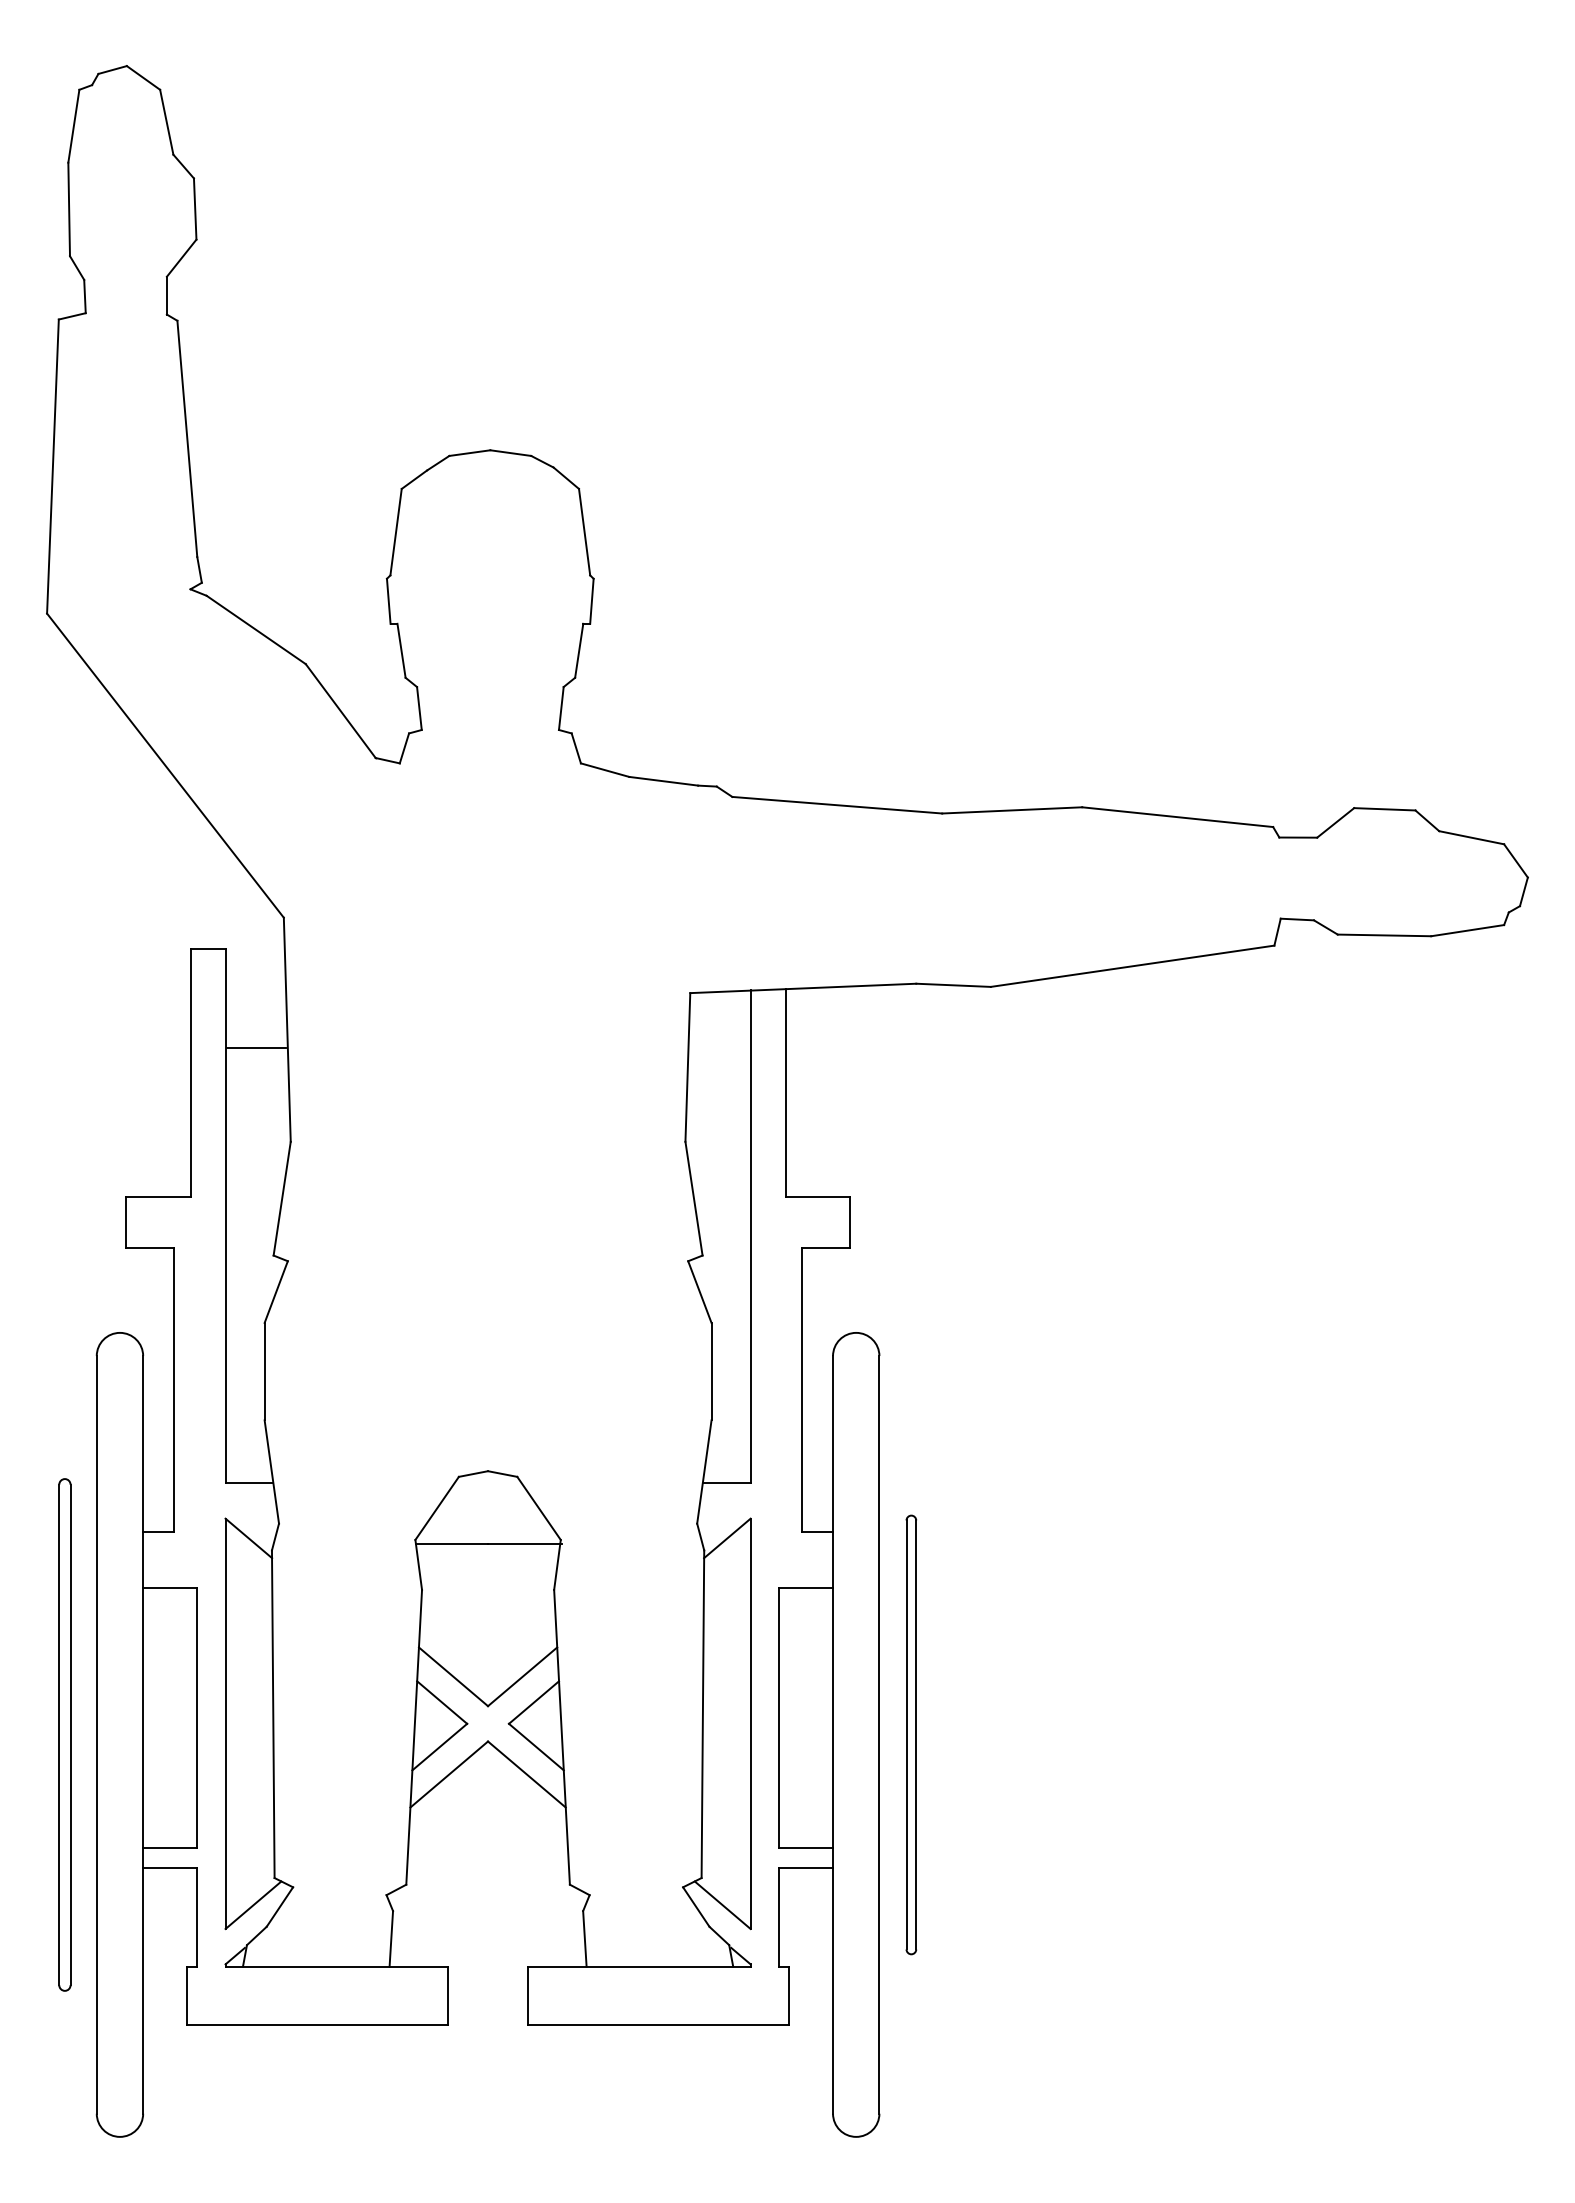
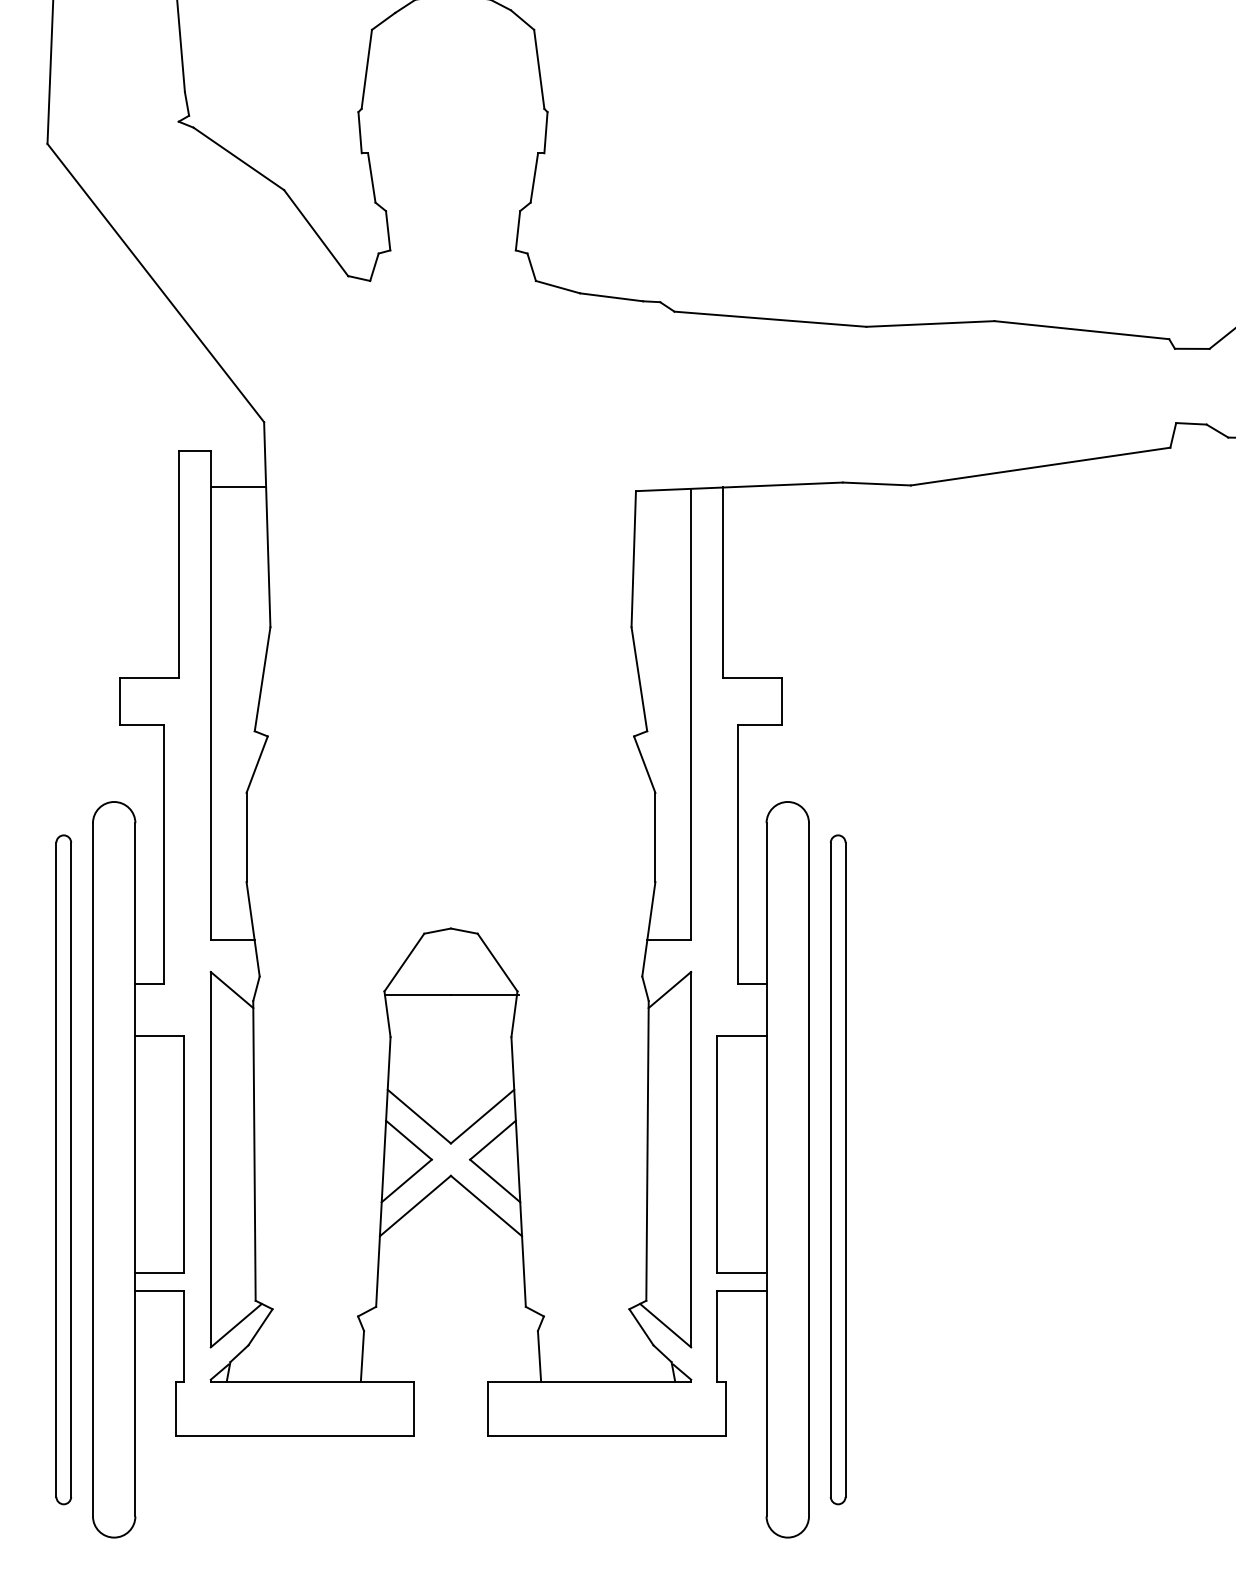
line: (256, 1048) -> (239, 487), moved
part: (64, 1734) -> (63, 1169), size x1.43
part: (911, 1734) -> (838, 1169), size x1.67

